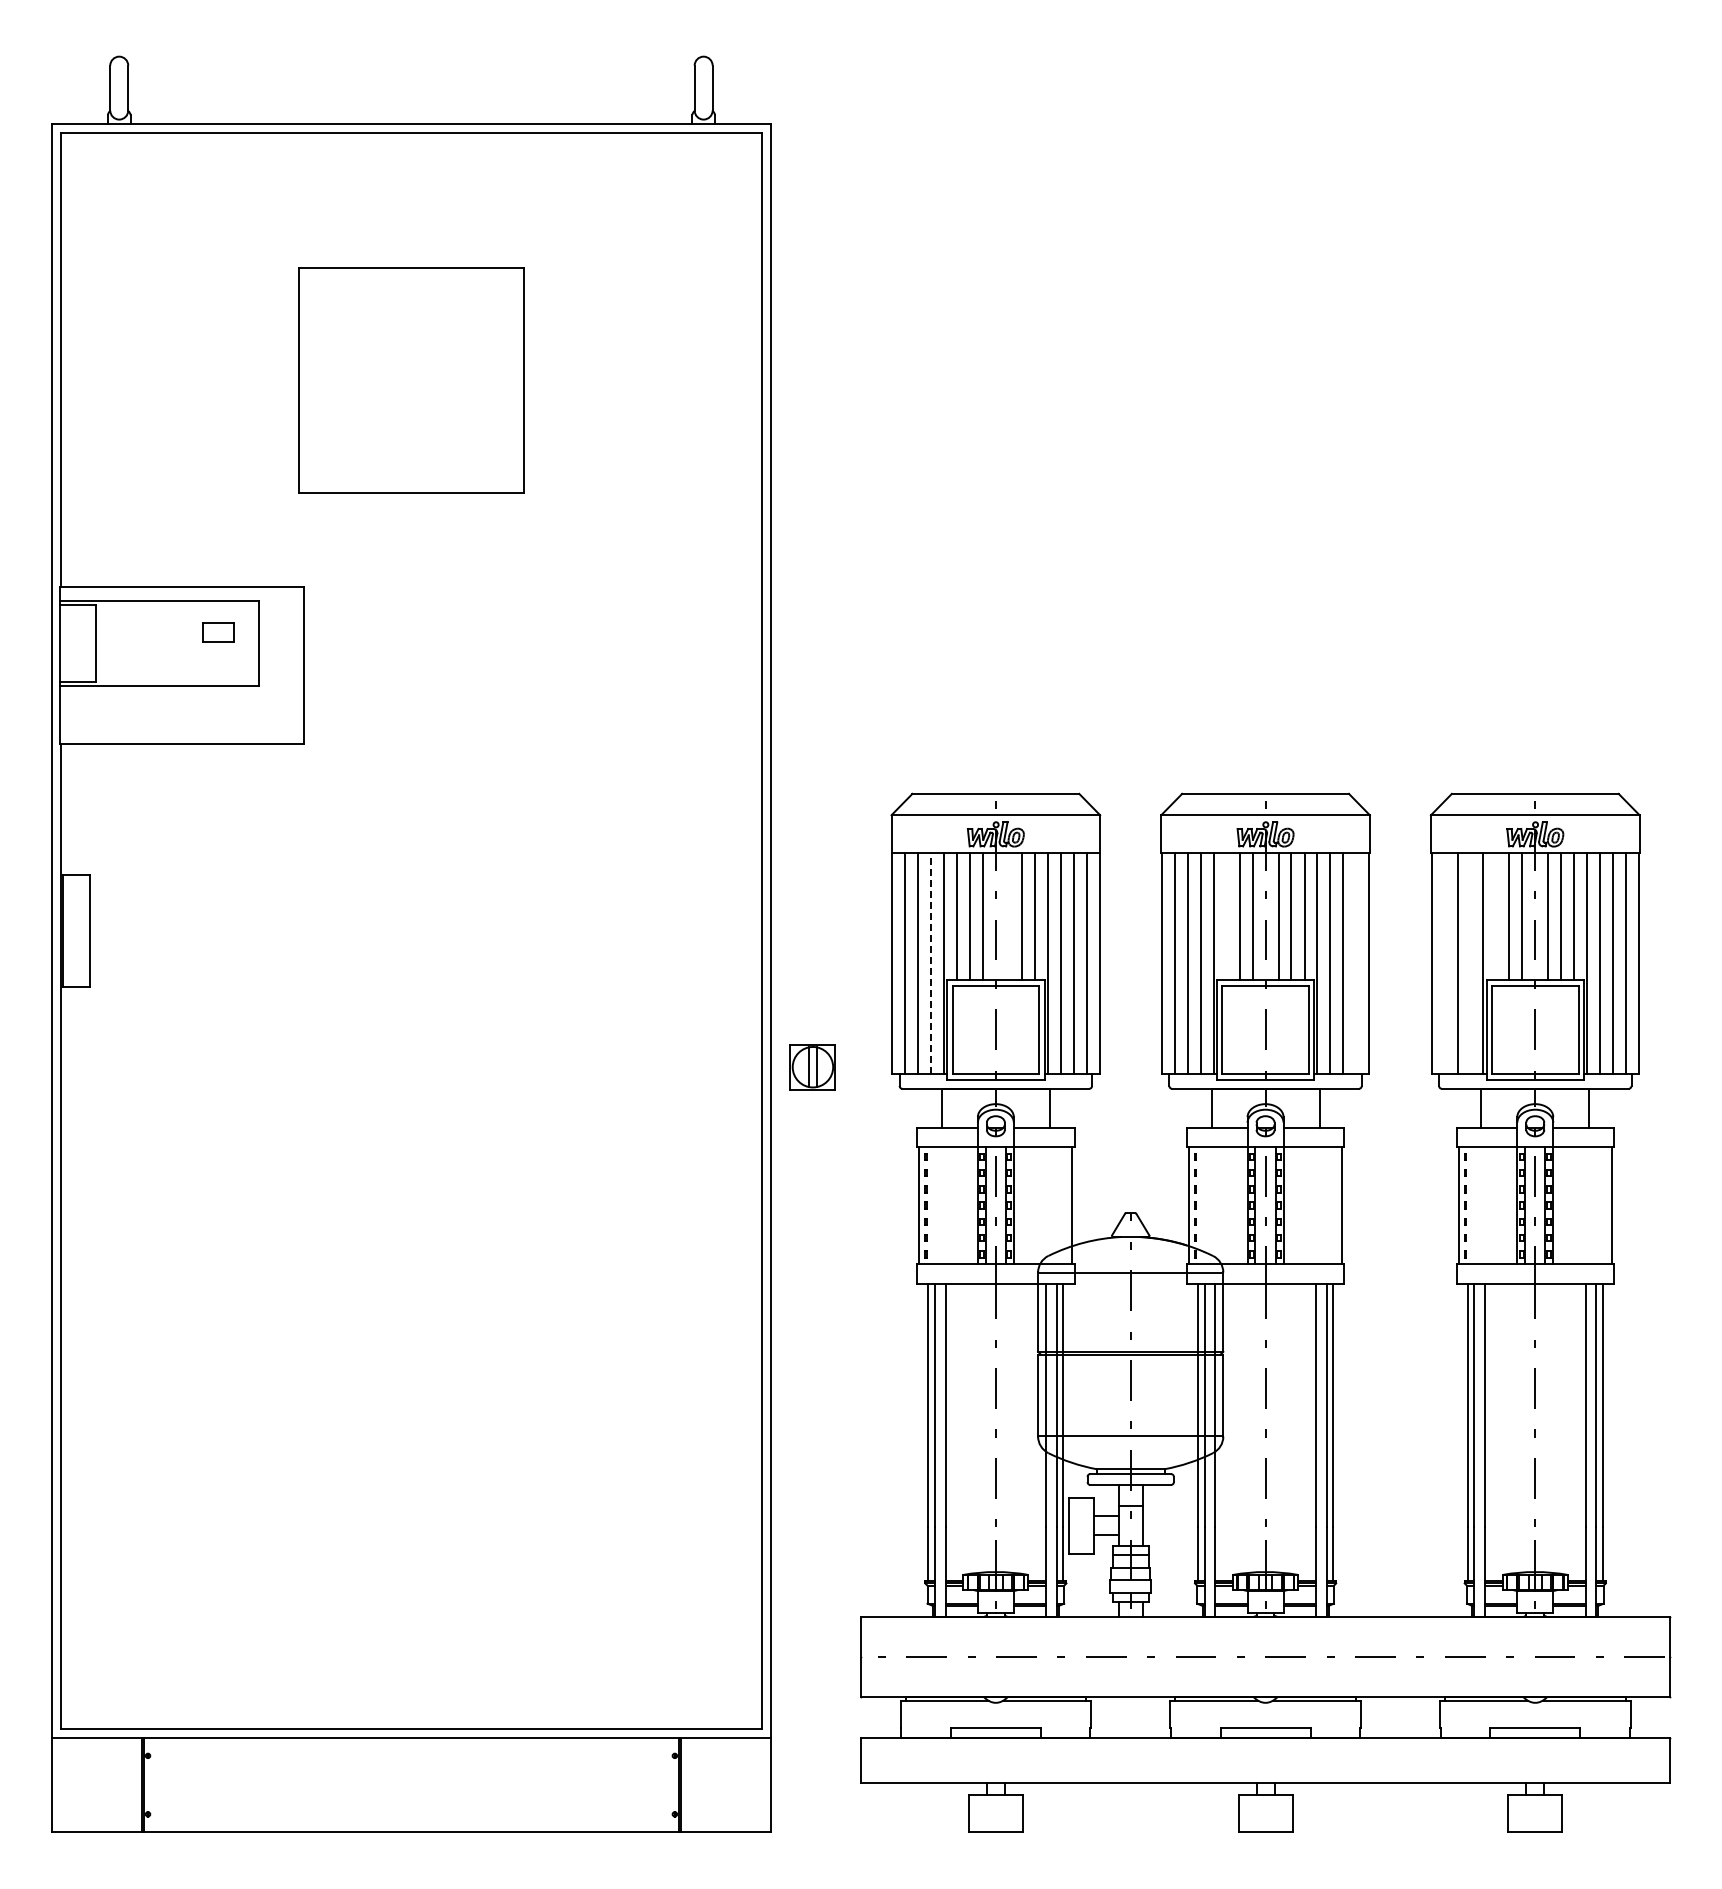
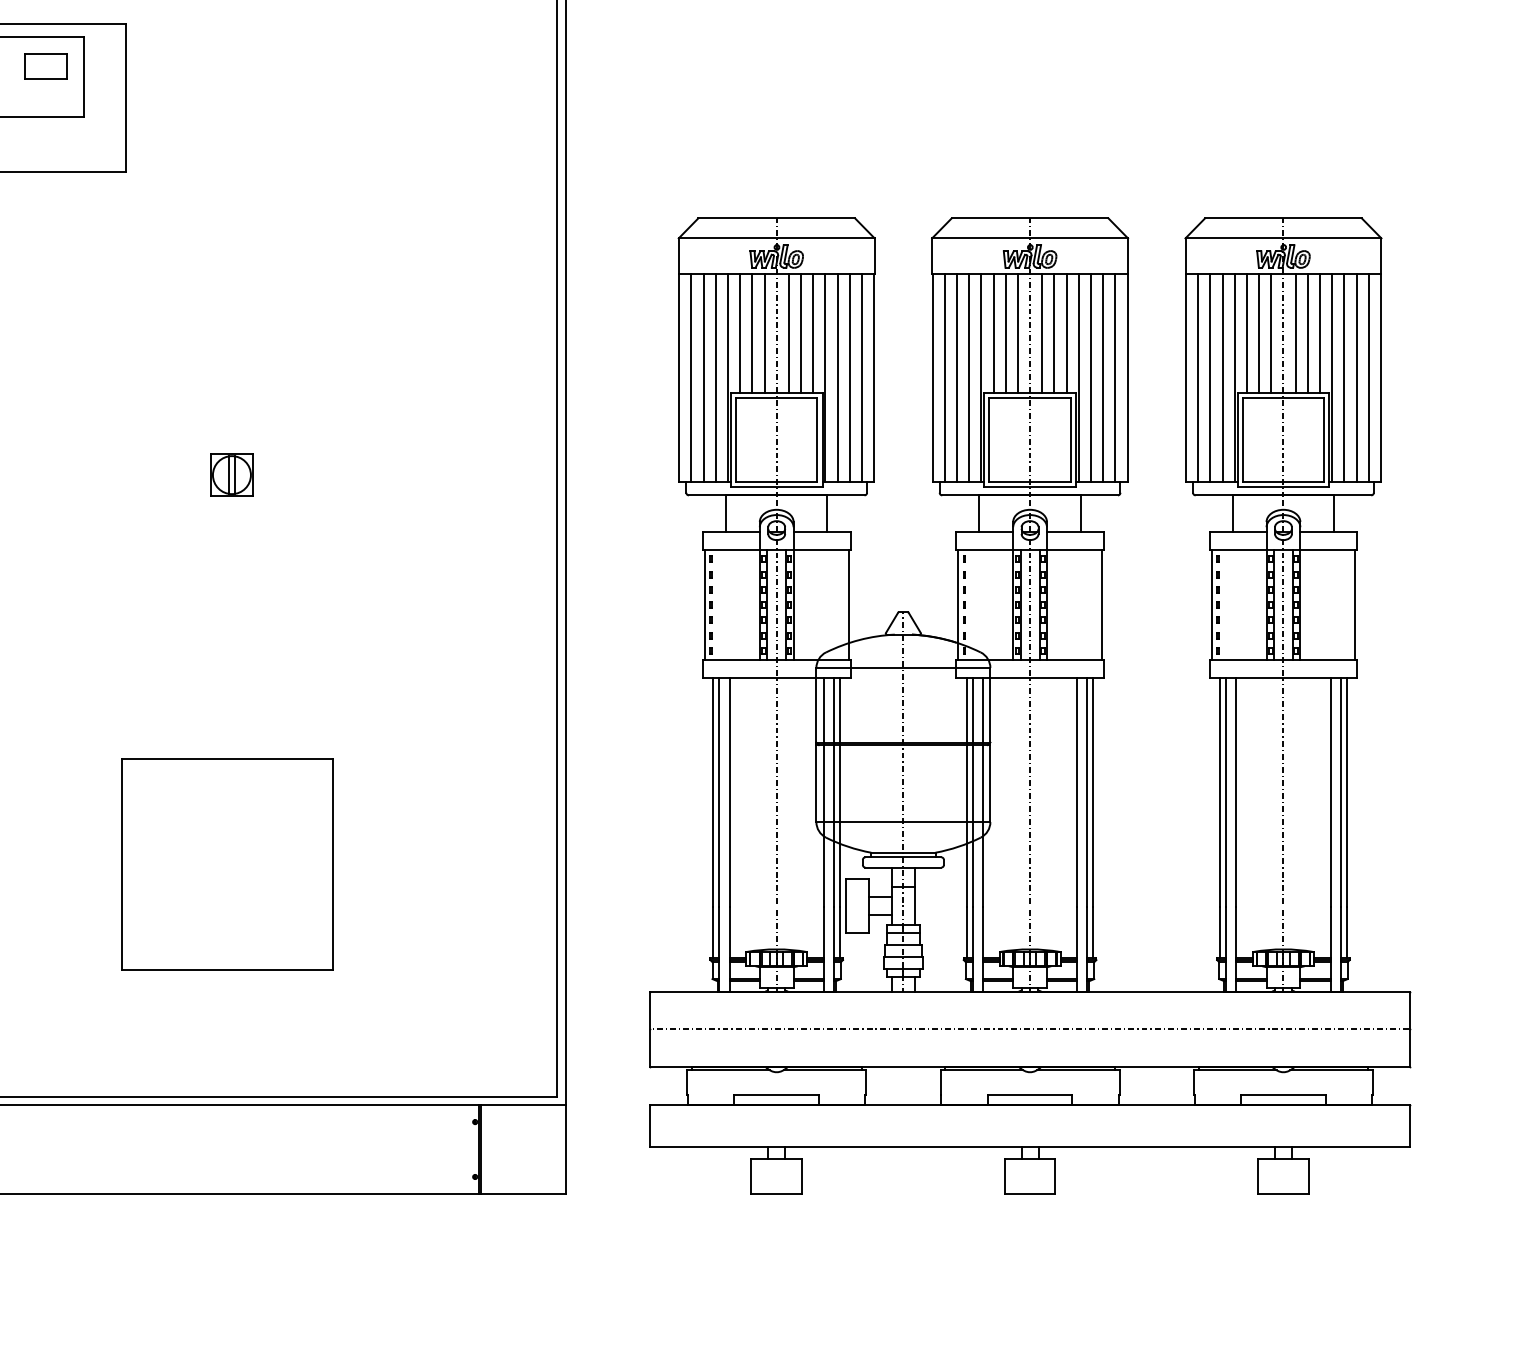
part: (218, 632) -> (46, 66), size x1.43
line: (1008, 916) -> (788, 333), added
line: (1226, 916) -> (993, 333), added
line: (1496, 916) -> (1247, 333), added
line: (931, 963) -> (716, 377), dashed -> solid
line: (1356, 963) -> (1115, 377), added
line: (1444, 963) -> (1198, 377), added
line: (1470, 963) -> (1222, 377), added
part: (812, 1067) -> (231, 475), moved
part: (411, 1481) -> (227, 864), added

